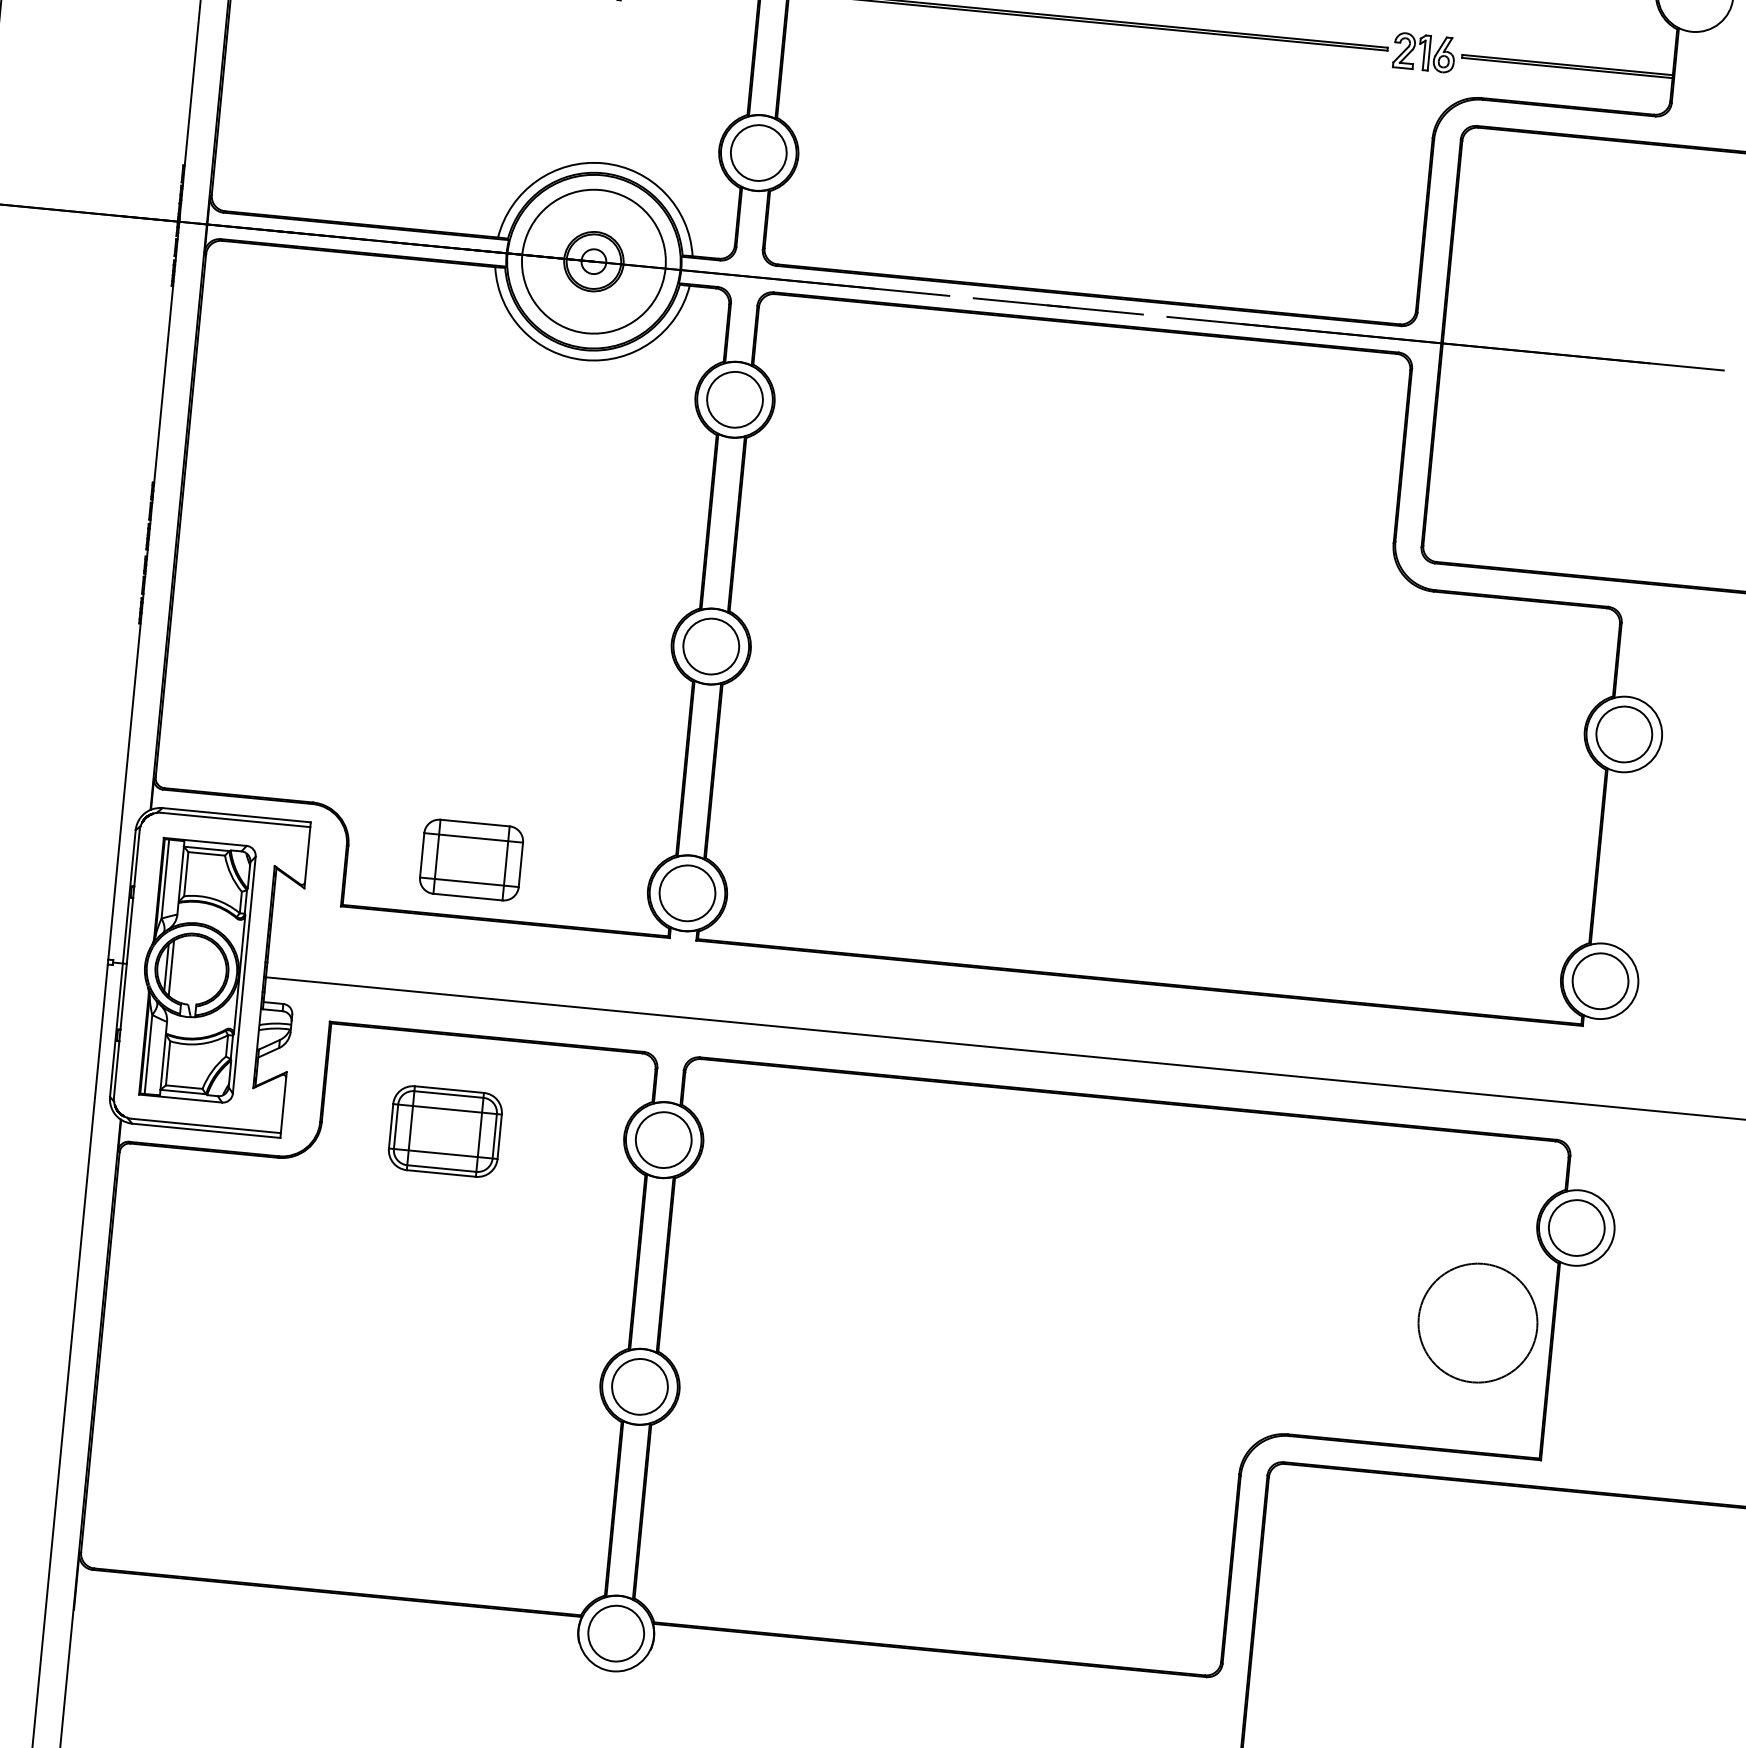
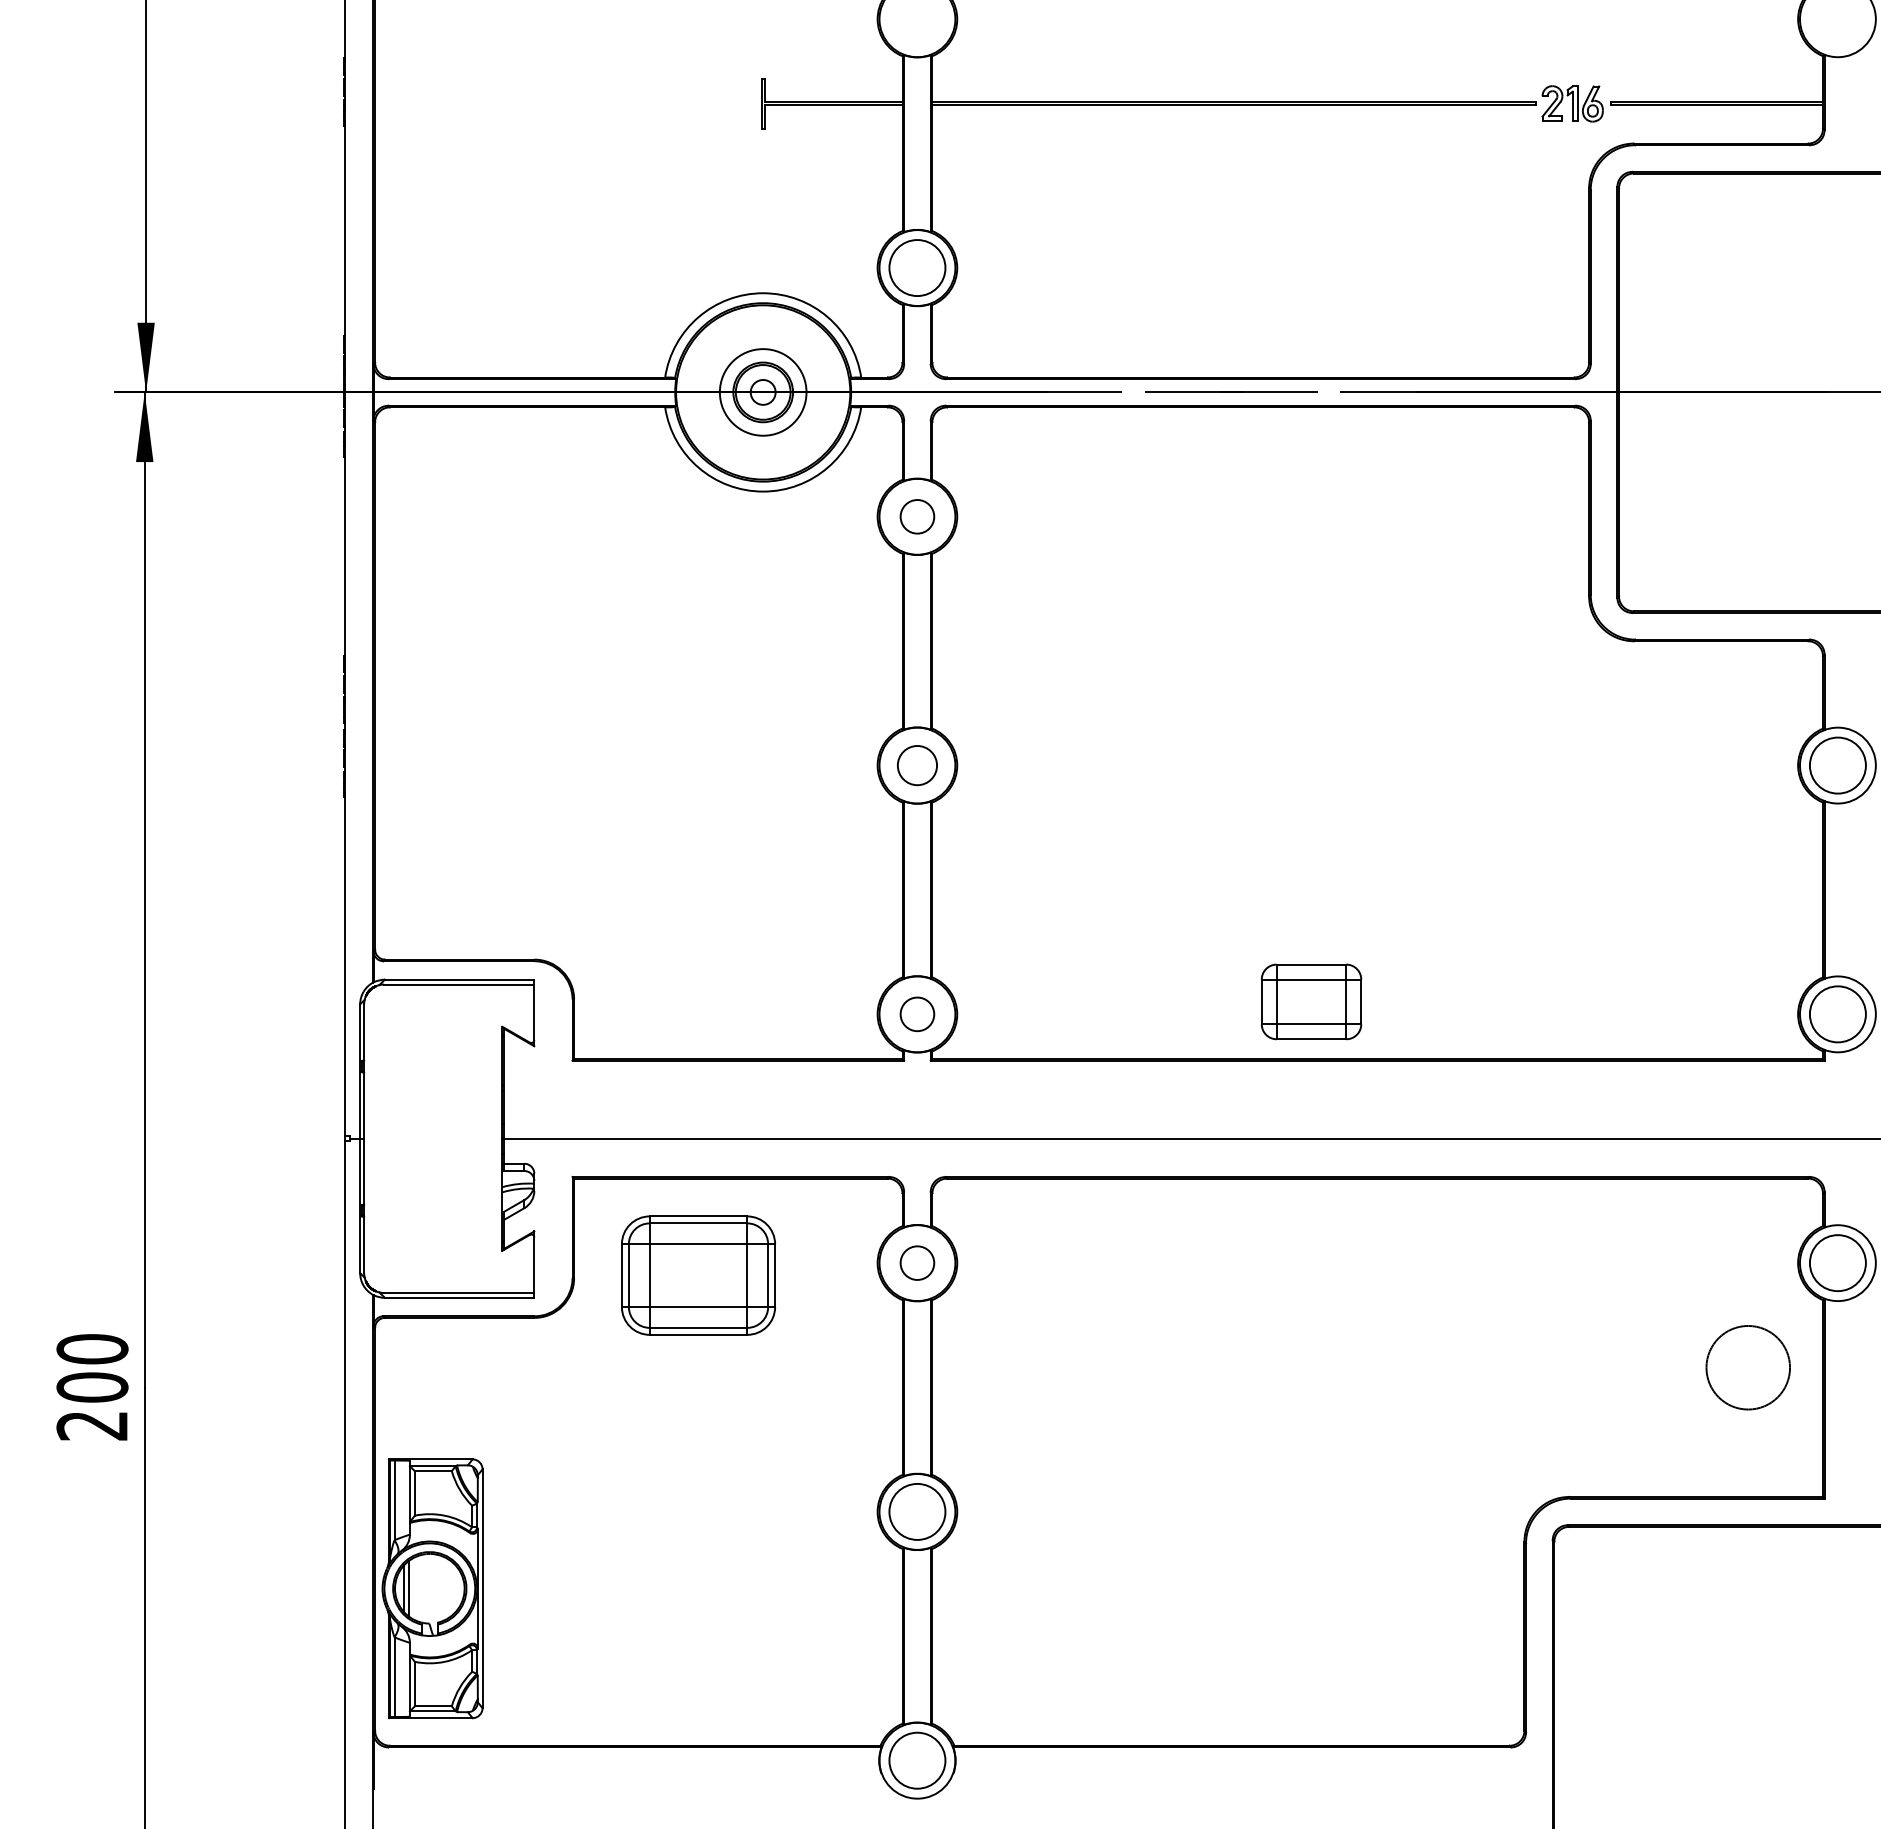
circle: (594, 261) -> (763, 392), size x0.6
circle: (735, 399) -> (917, 516), size x0.6
circle: (711, 646) -> (917, 765), size x0.7
part: (471, 859) -> (1311, 1001), moved
circle: (687, 893) -> (917, 1014), size x0.6
part: (194, 970) -> (432, 1588), moved
part: (445, 1131) -> (698, 1275), size x1.4
circle: (663, 1140) -> (917, 1263), size x0.6
circle: (1477, 1322) -> (1747, 1367), size x0.7

